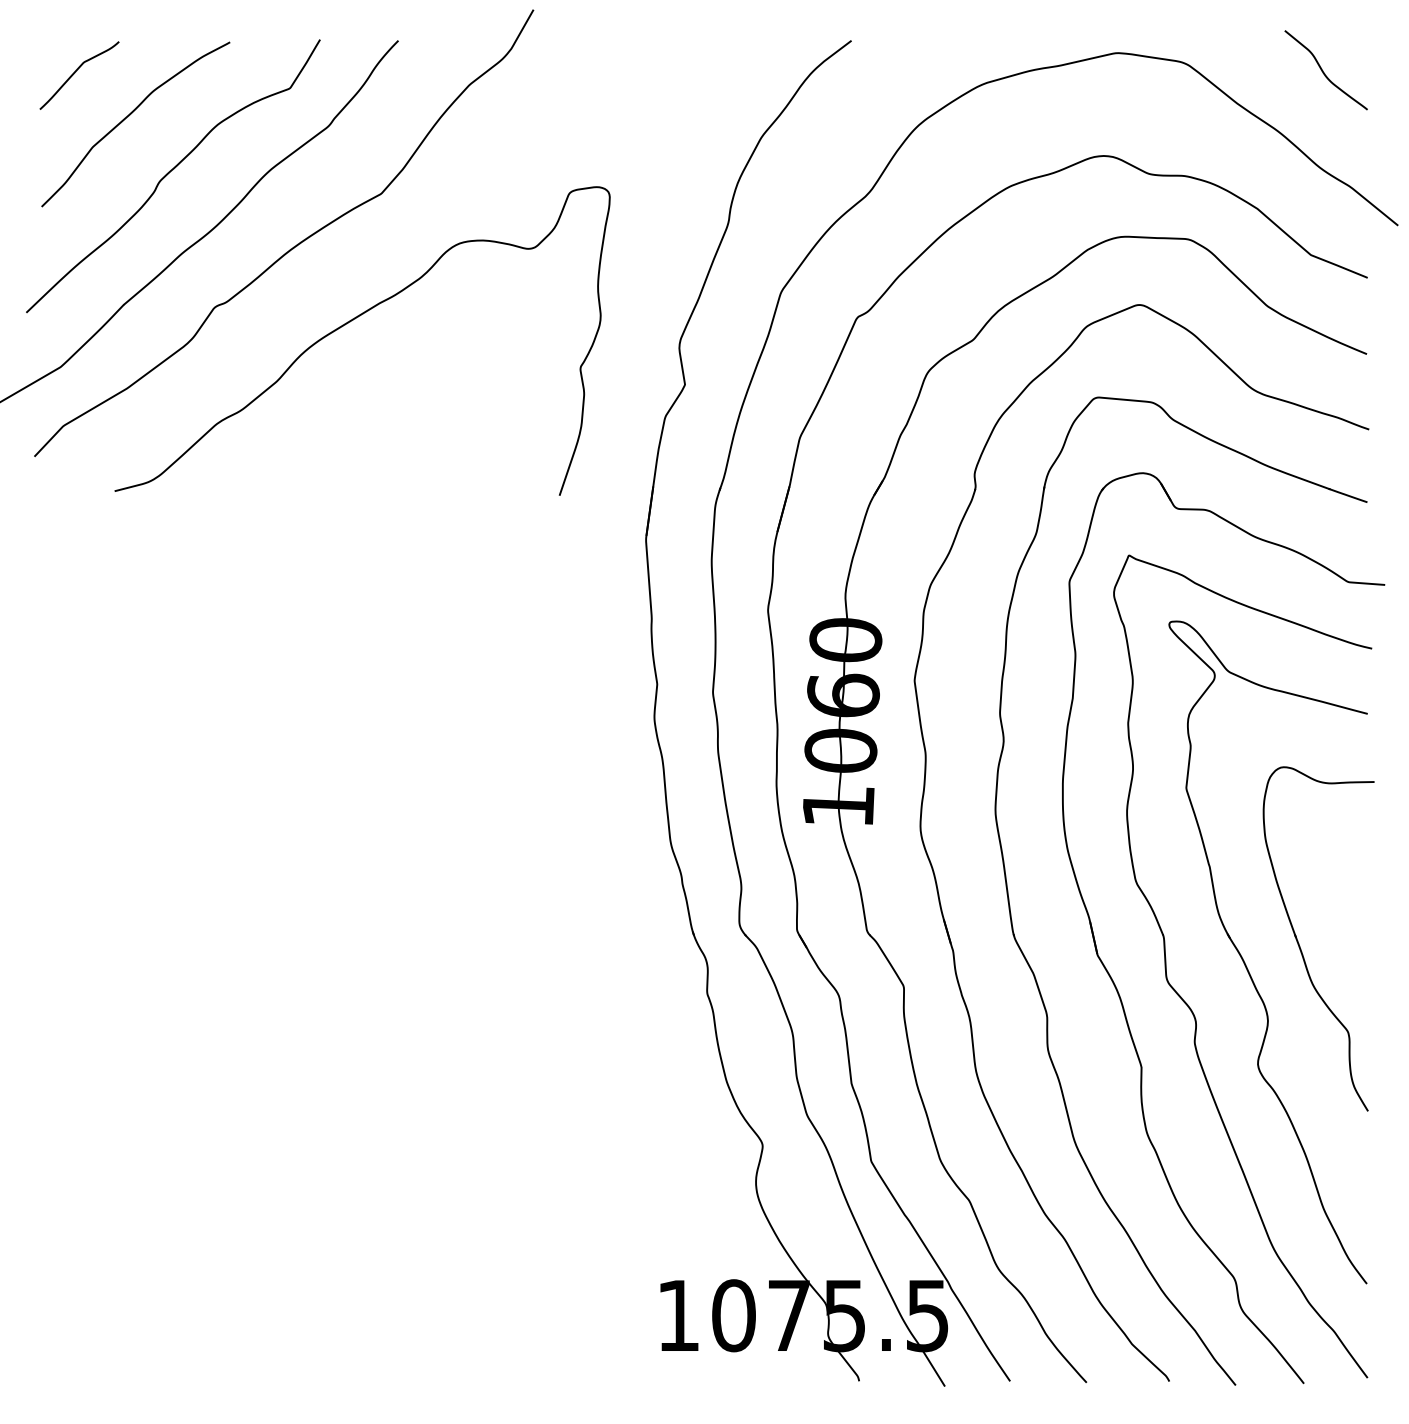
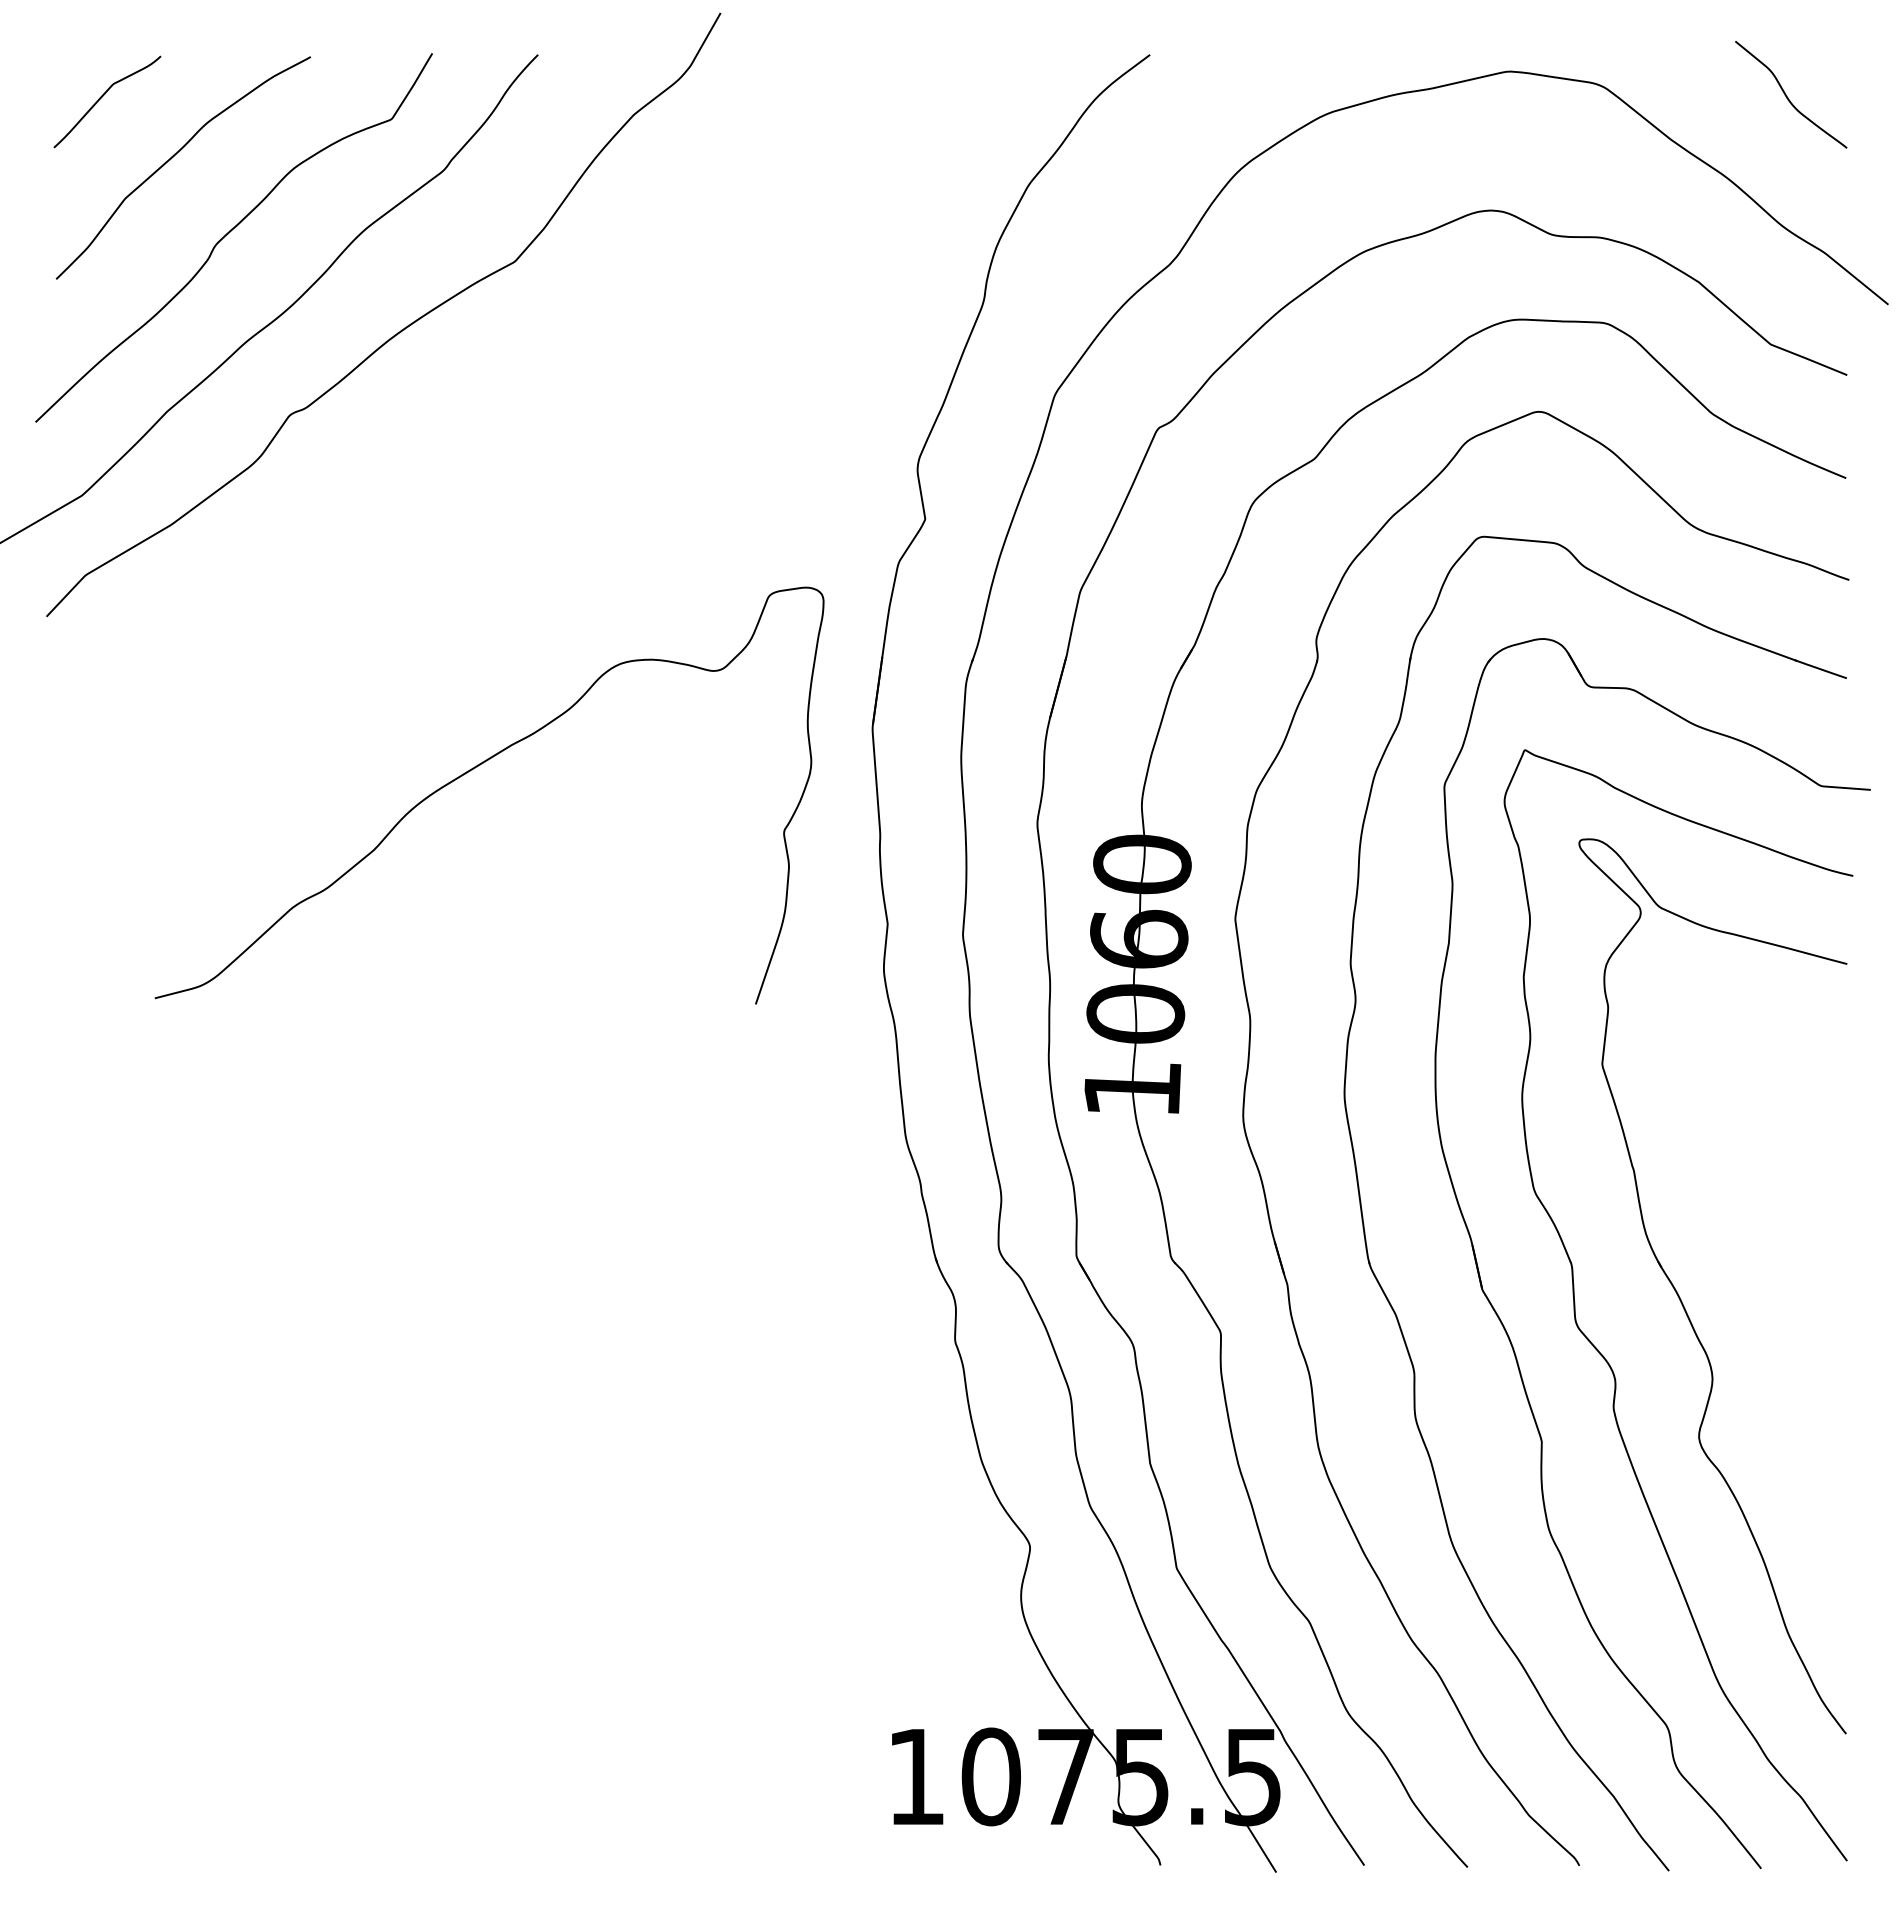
curve: (349, 322) -> (472, 770), moved
part: (1299, 945) -> (1755, 1276), removed

